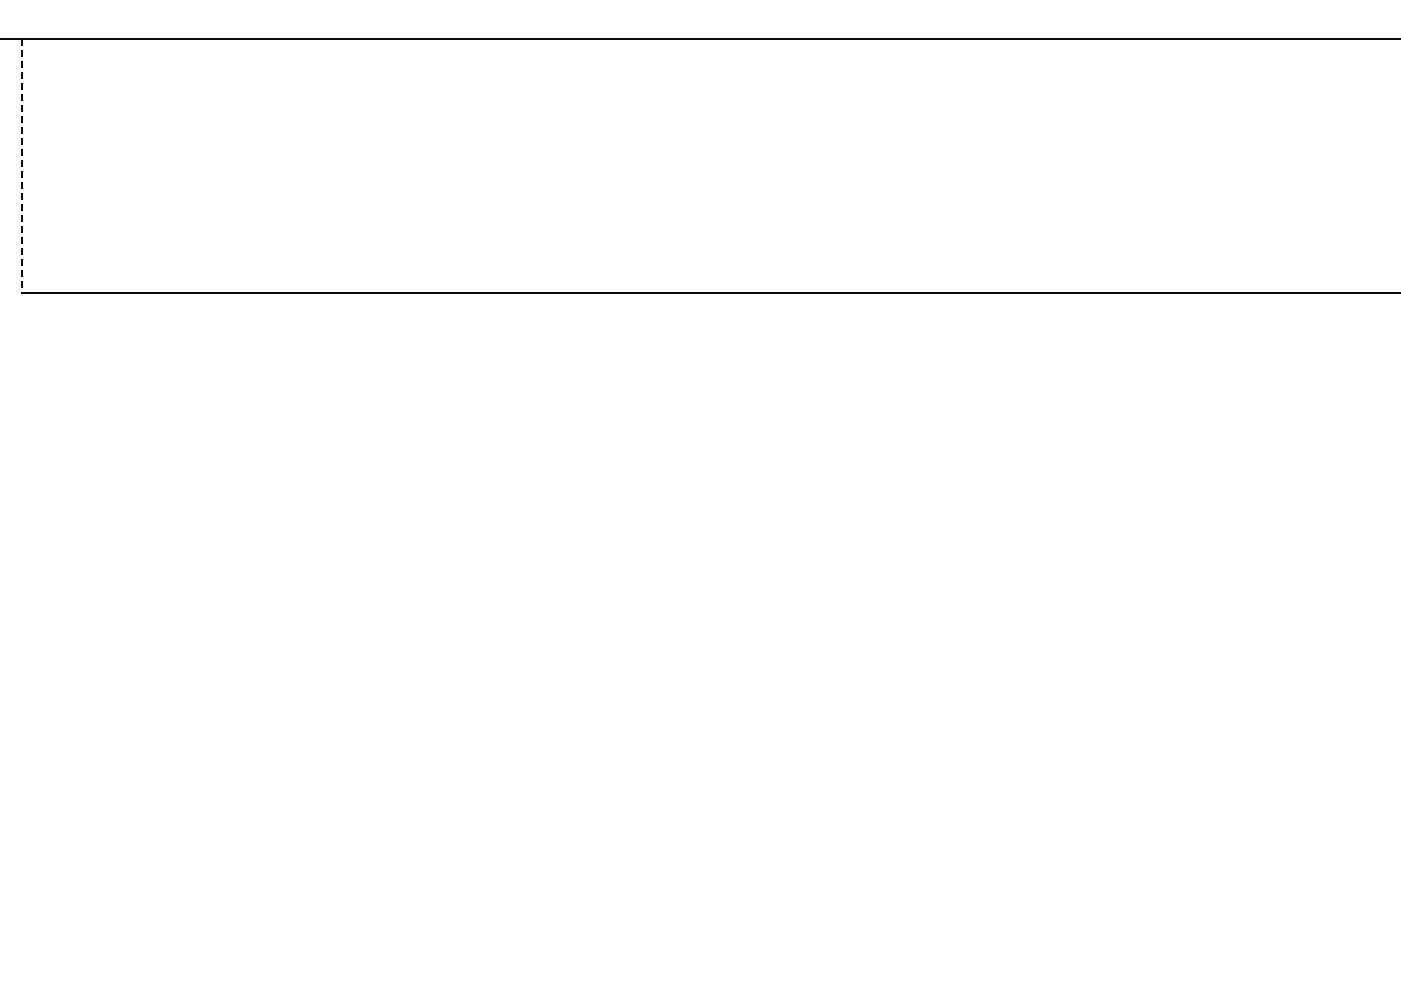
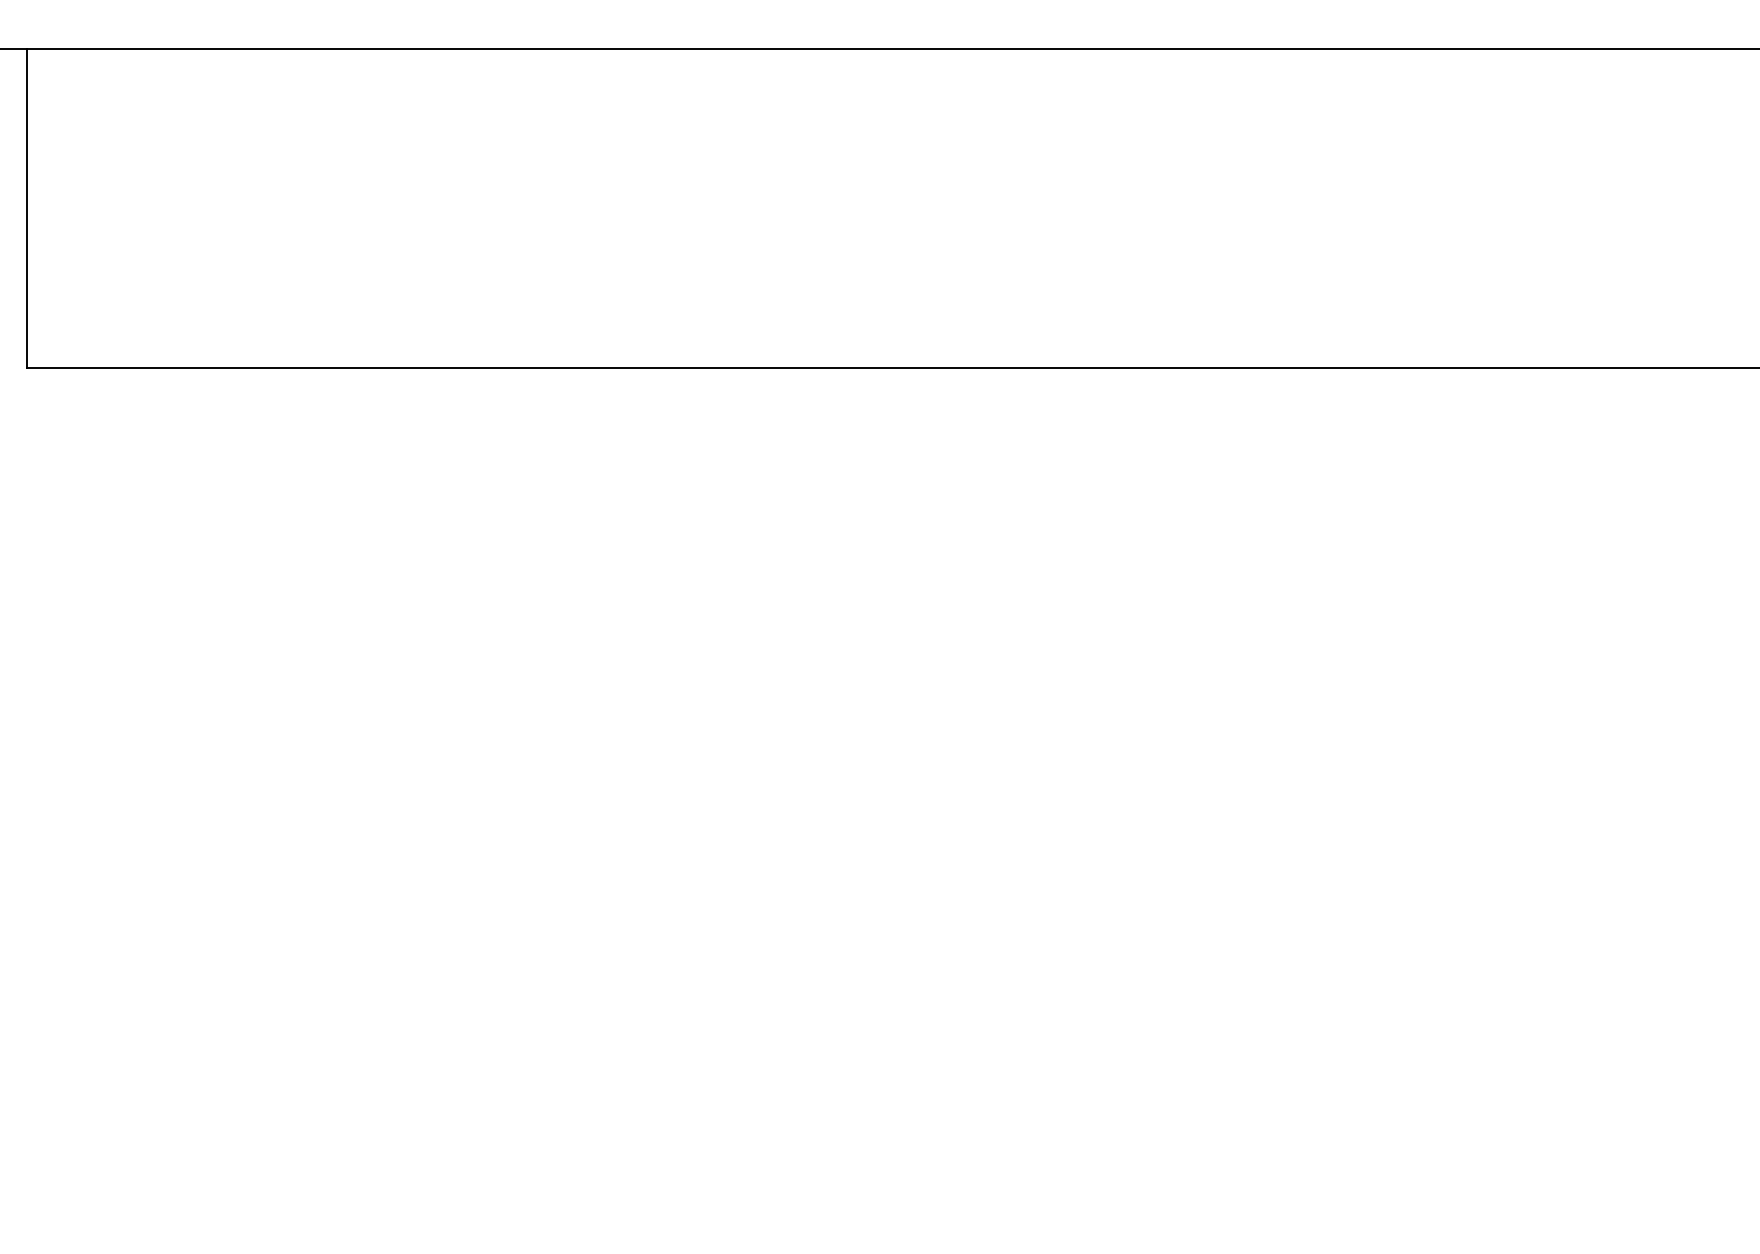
line: (21, 166) -> (27, 209), dashed -> solid

